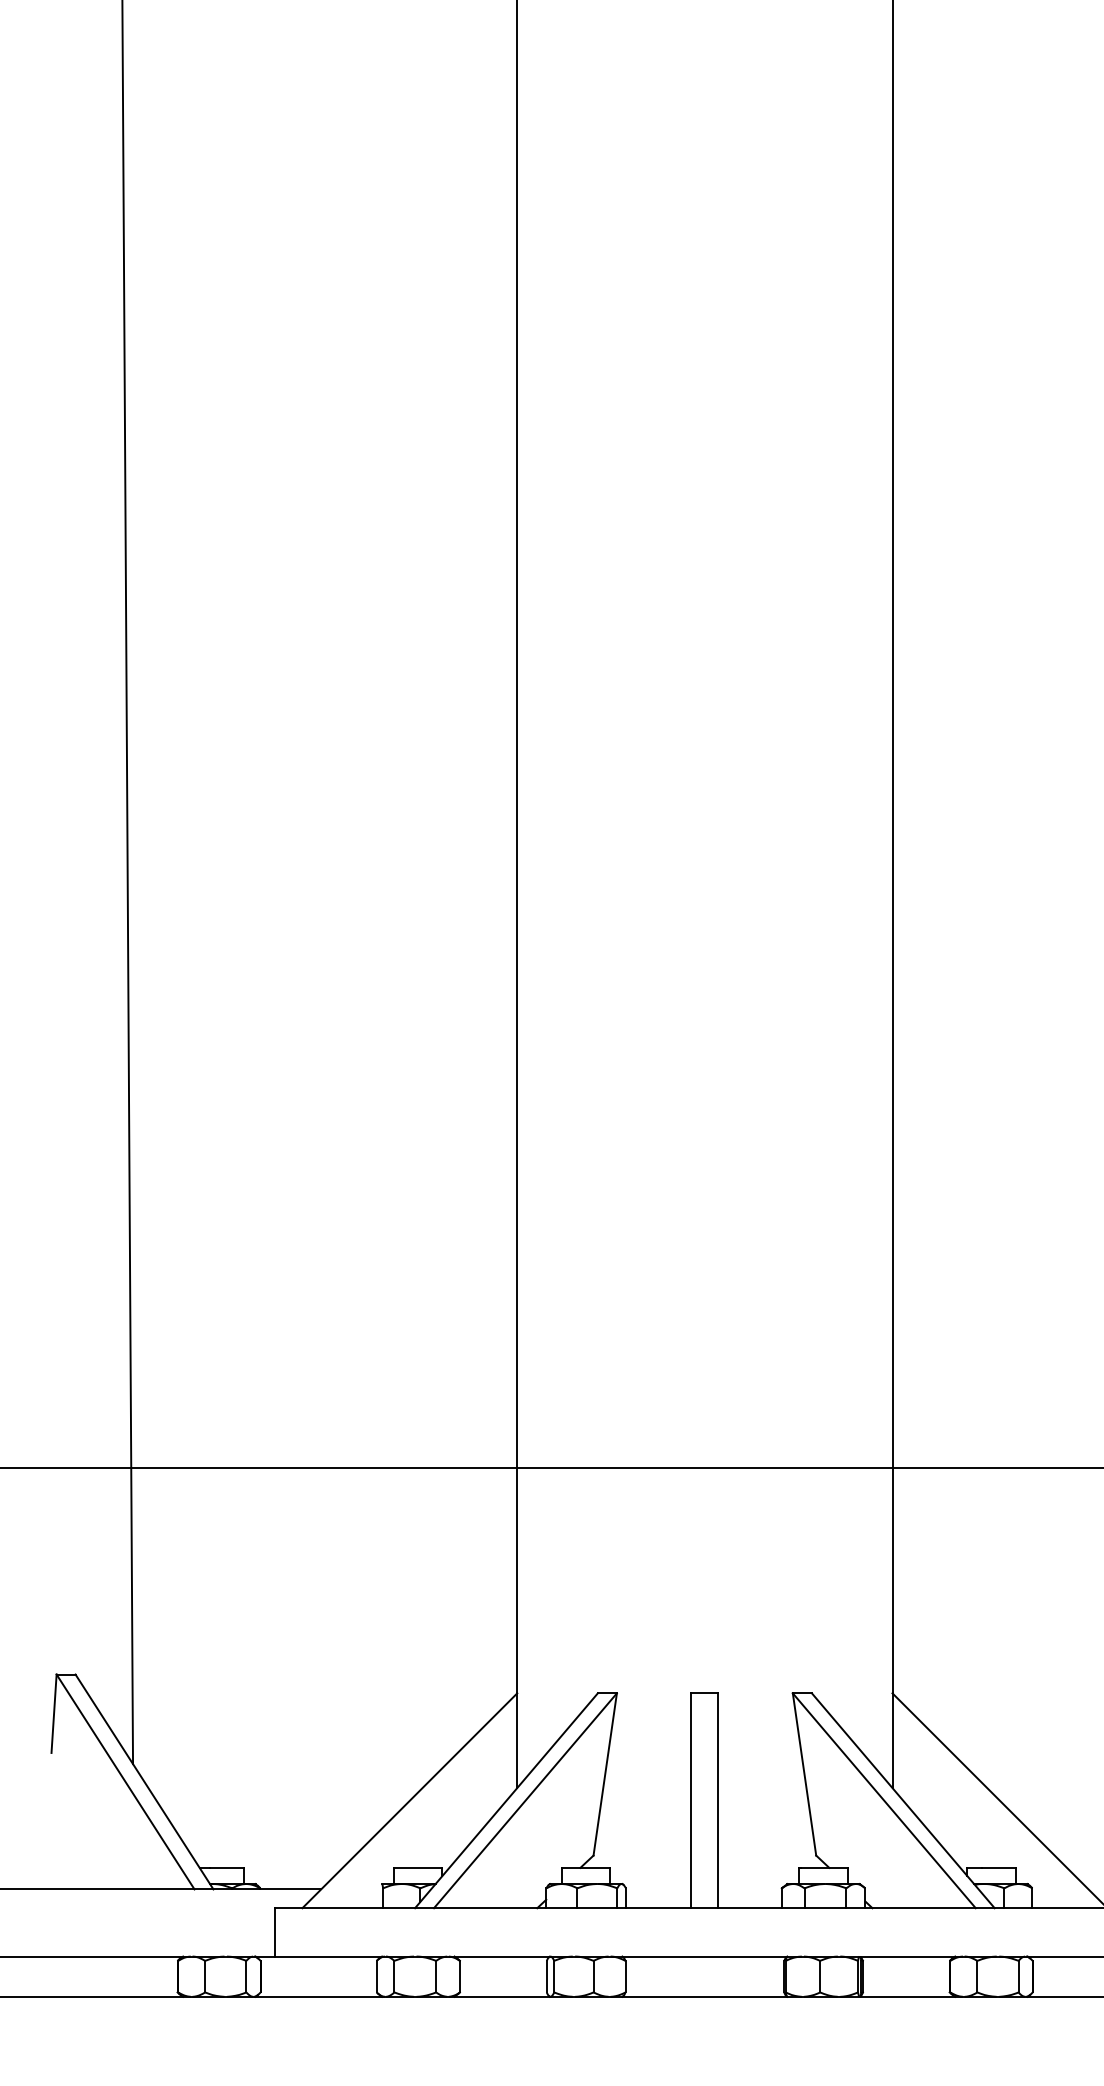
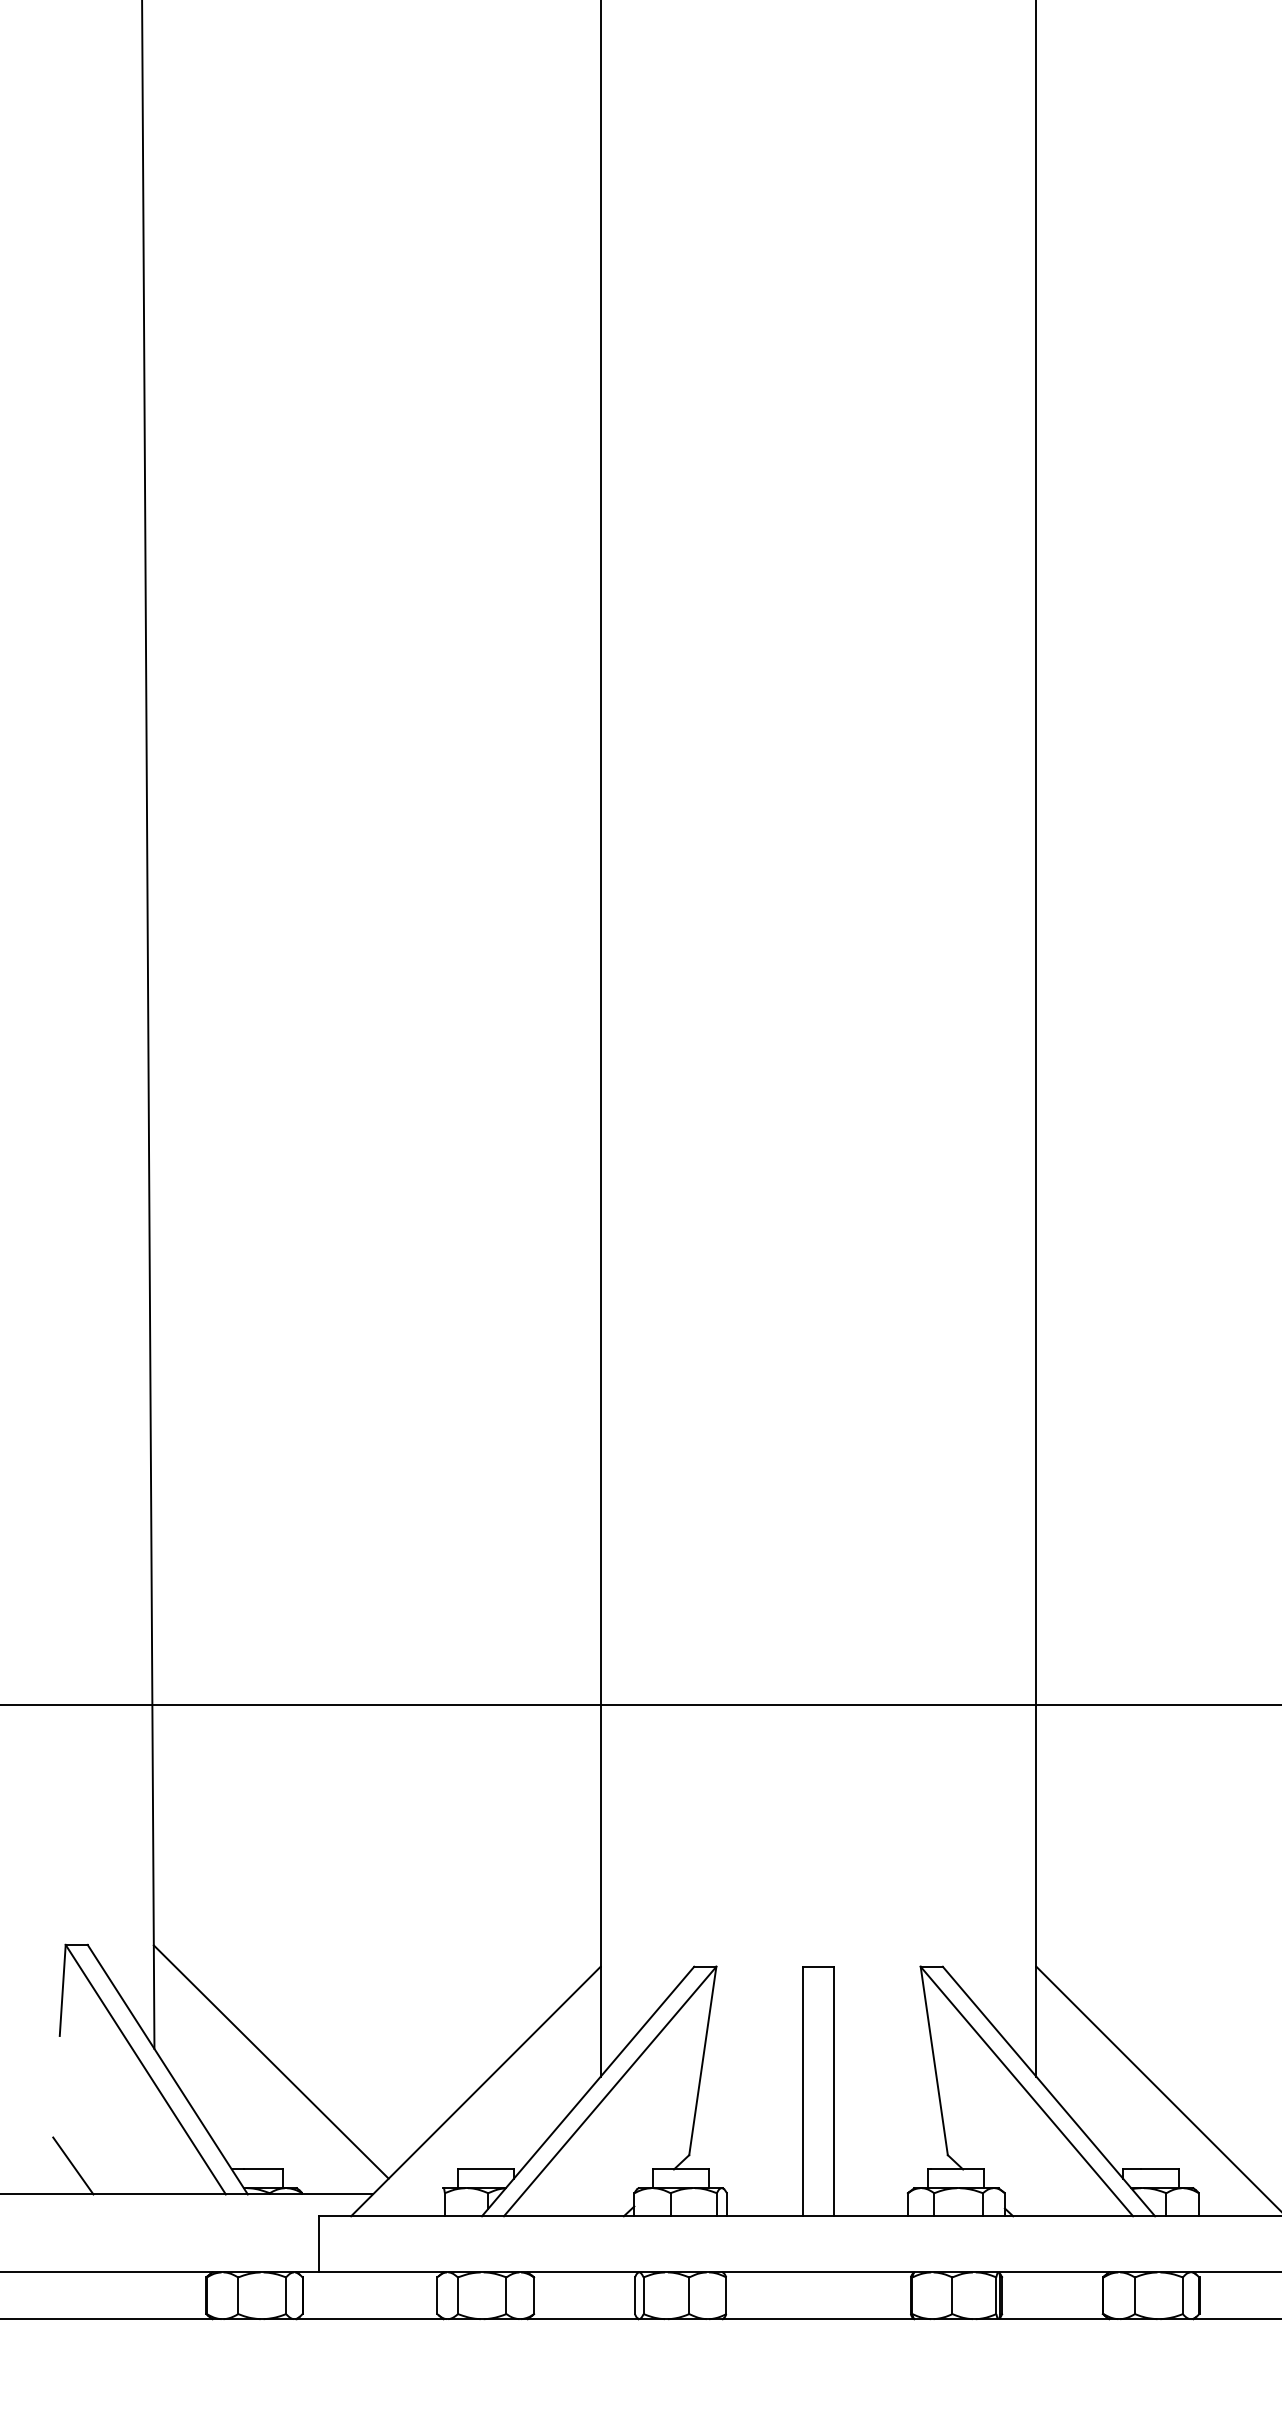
line: (232, 1774) -> (270, 2061), added
line: (63, 1864) -> (73, 2165), added

